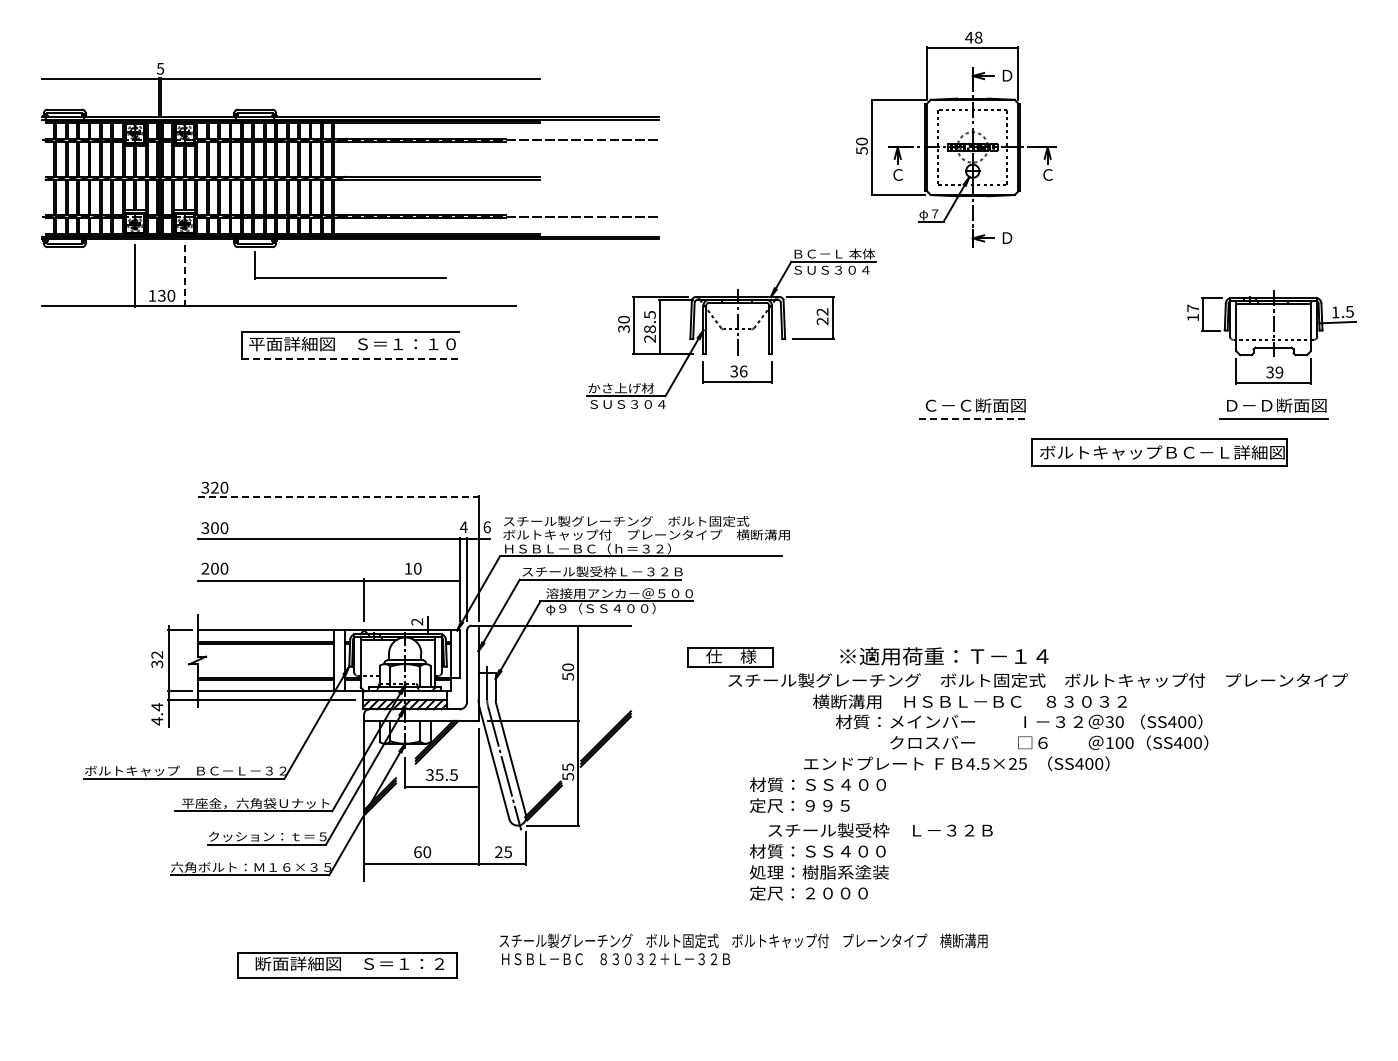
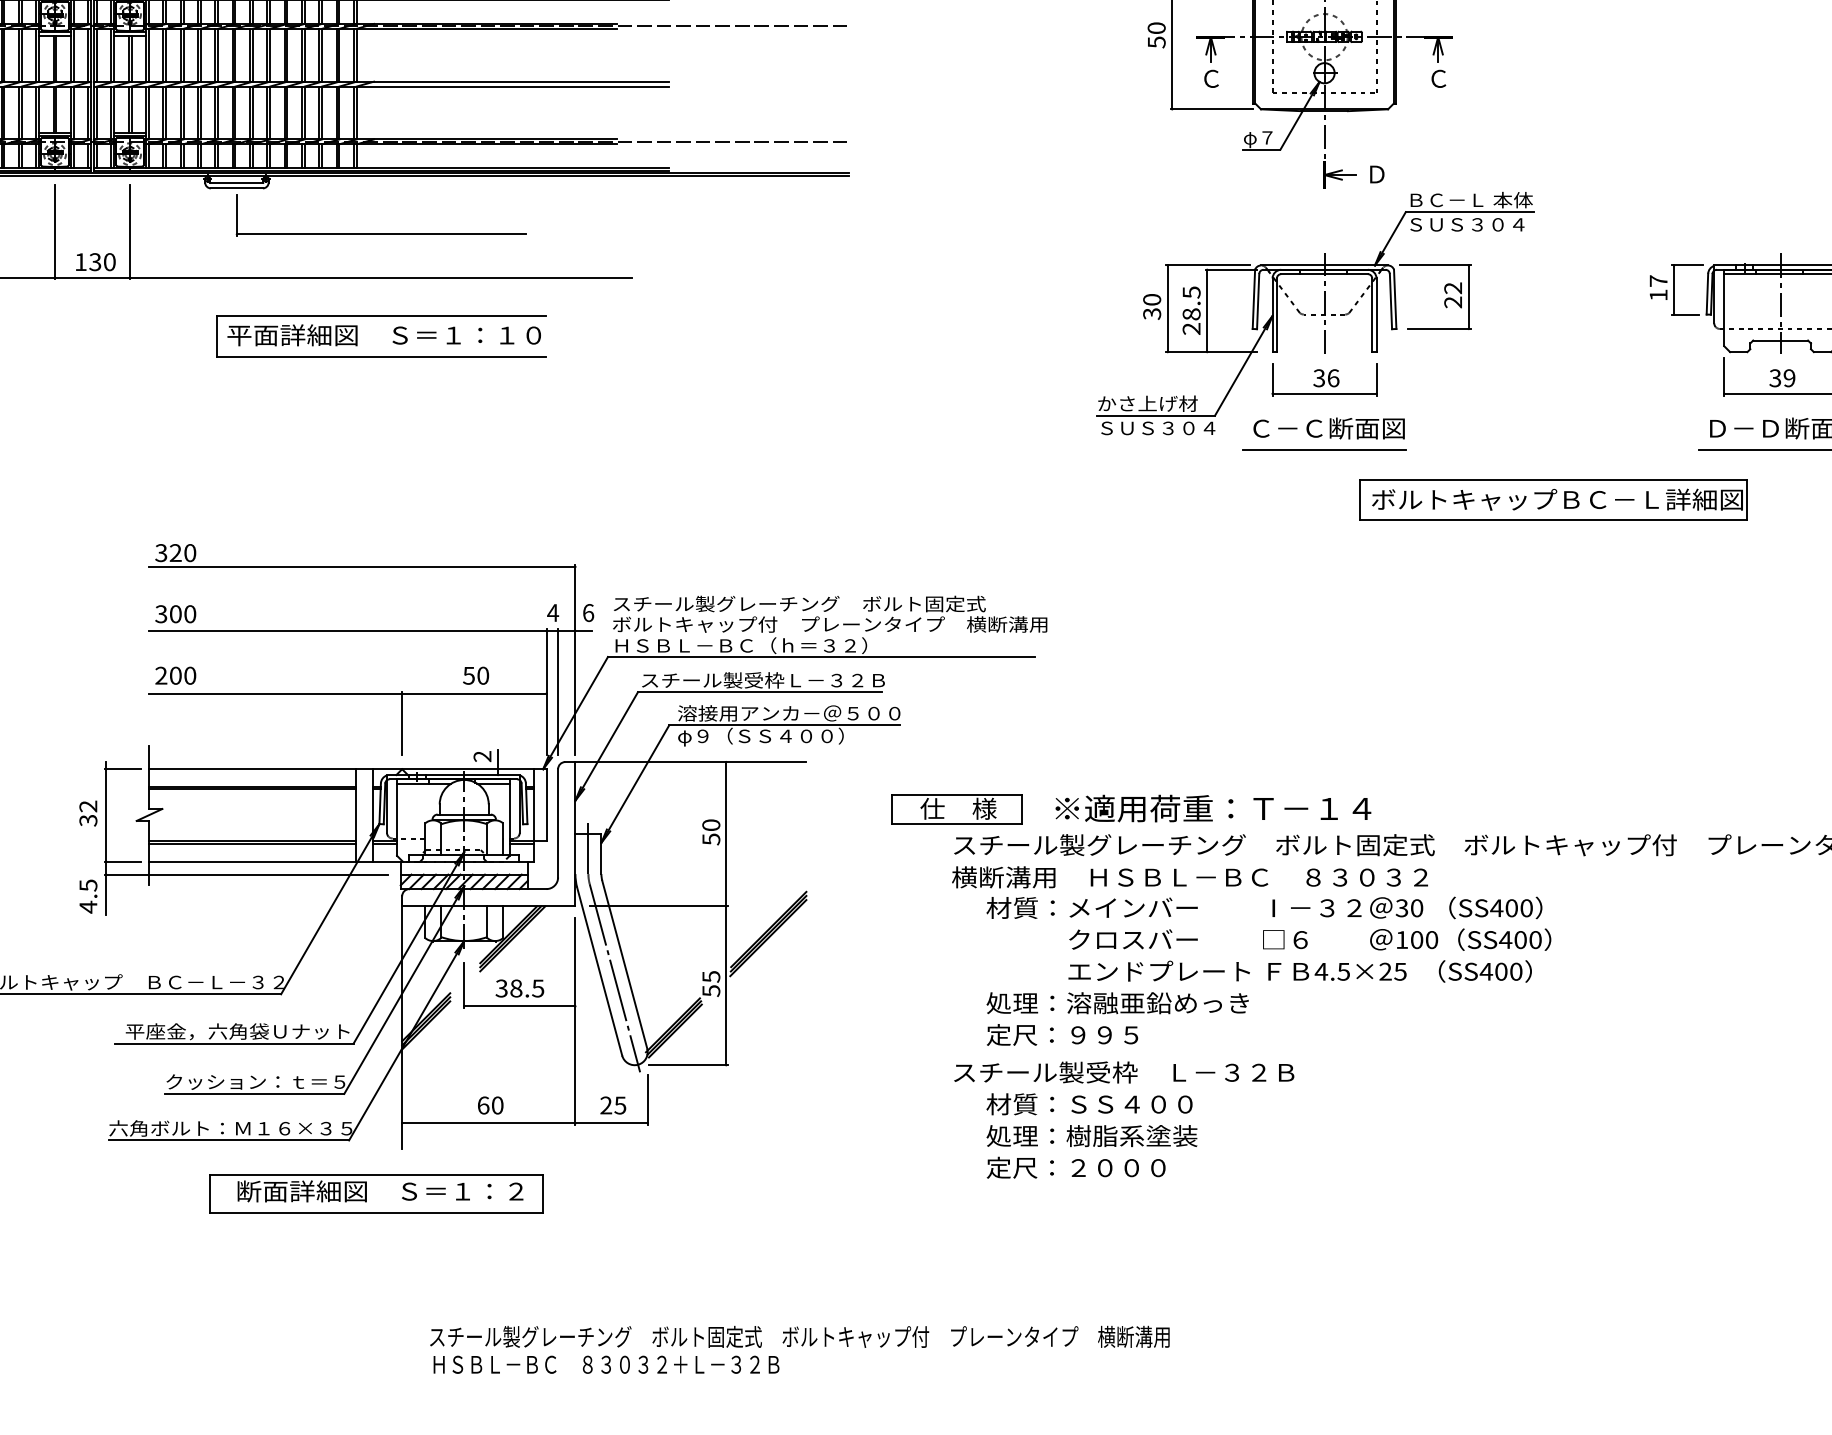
line: (184, 275) -> (129, 231), dashed -> solid
part: (731, 328) -> (1315, 313), moved
line: (350, 358) -> (381, 357), dashed -> solid
line: (972, 419) -> (1324, 449), dashed -> solid
part: (1159, 452) -> (1553, 499), moved
line: (338, 496) -> (363, 566), dashed -> solid
text: (408, 568) -> (469, 675), 10 -> 50
text: (944, 656) -> (1213, 808), moved
text: (157, 706) -> (88, 884), 4.4 -> 4.5
text: (1010, 722) -> (1251, 908), moved
text: (439, 774) -> (516, 987), 35.5 -> 38.5
text: (835, 784) -> (1116, 1002), 材質：ＳＳ４００ -> 処理：溶融亜鉛めっき
text: (880, 830) -> (1124, 1072), moved
text: (743, 949) -> (799, 1349), moved
part: (347, 965) -> (376, 1193), moved

